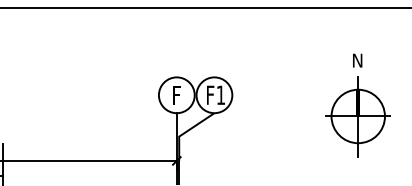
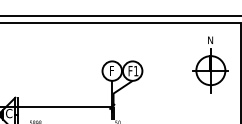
part: (357, 105) -> (210, 64), moved

